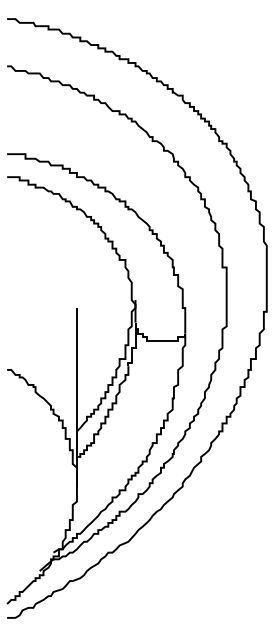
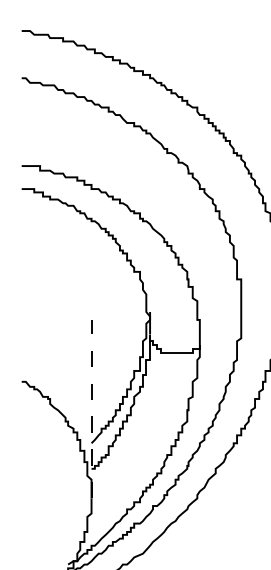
line: (76, 396) -> (91, 408), solid -> dashed

